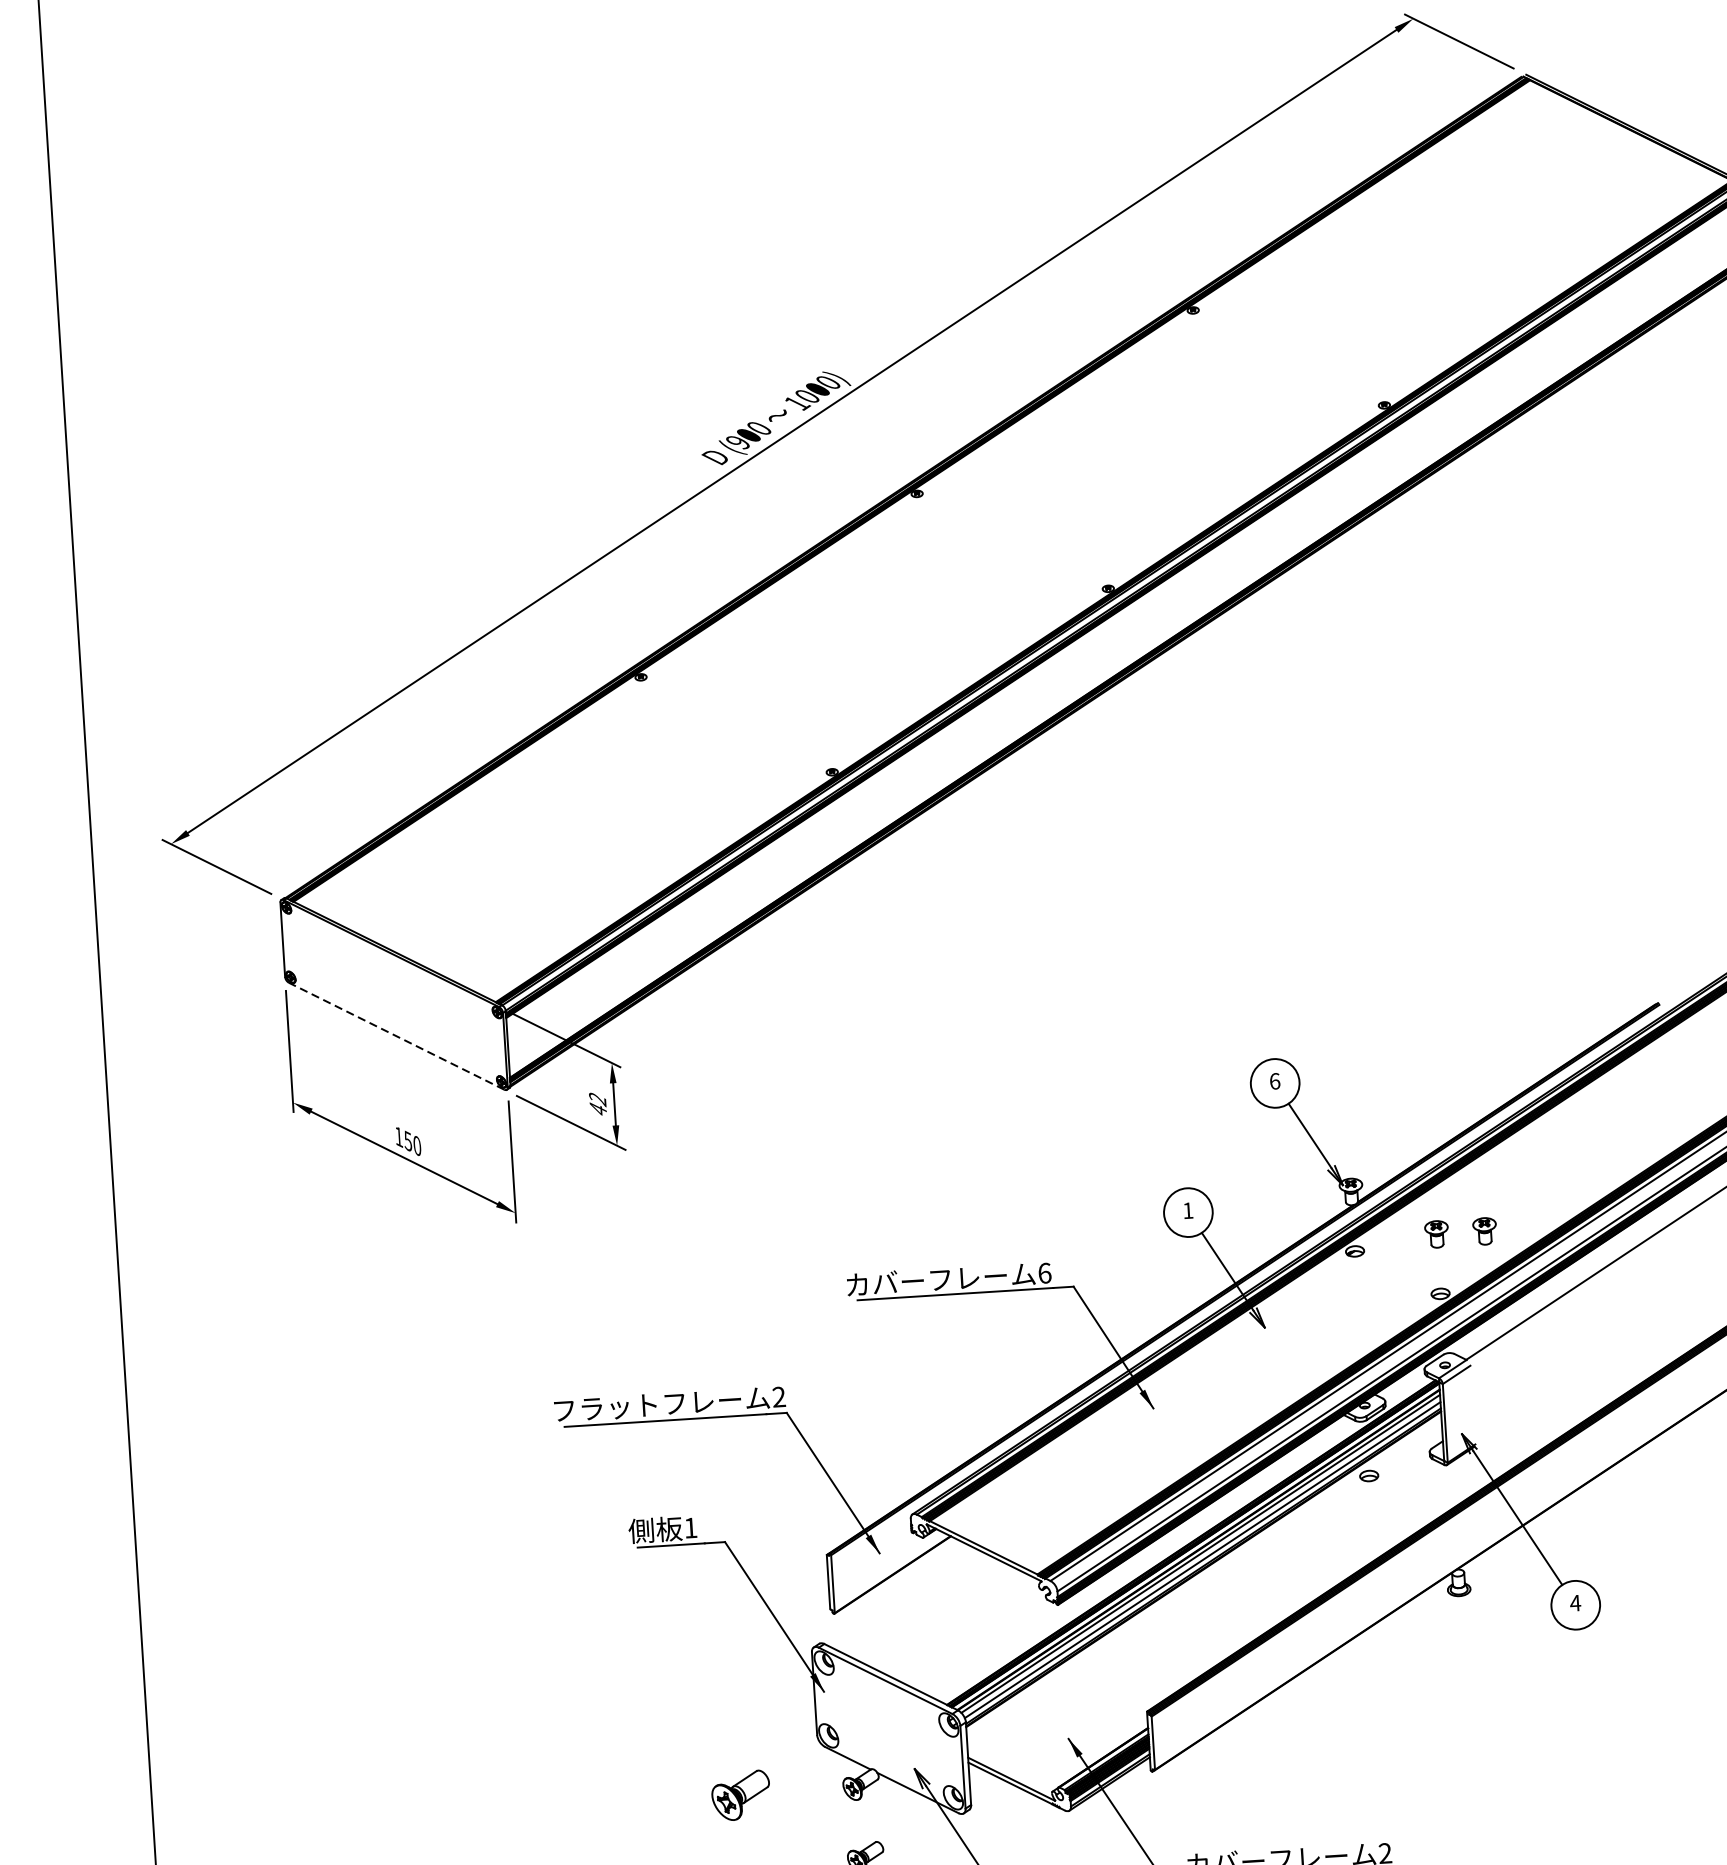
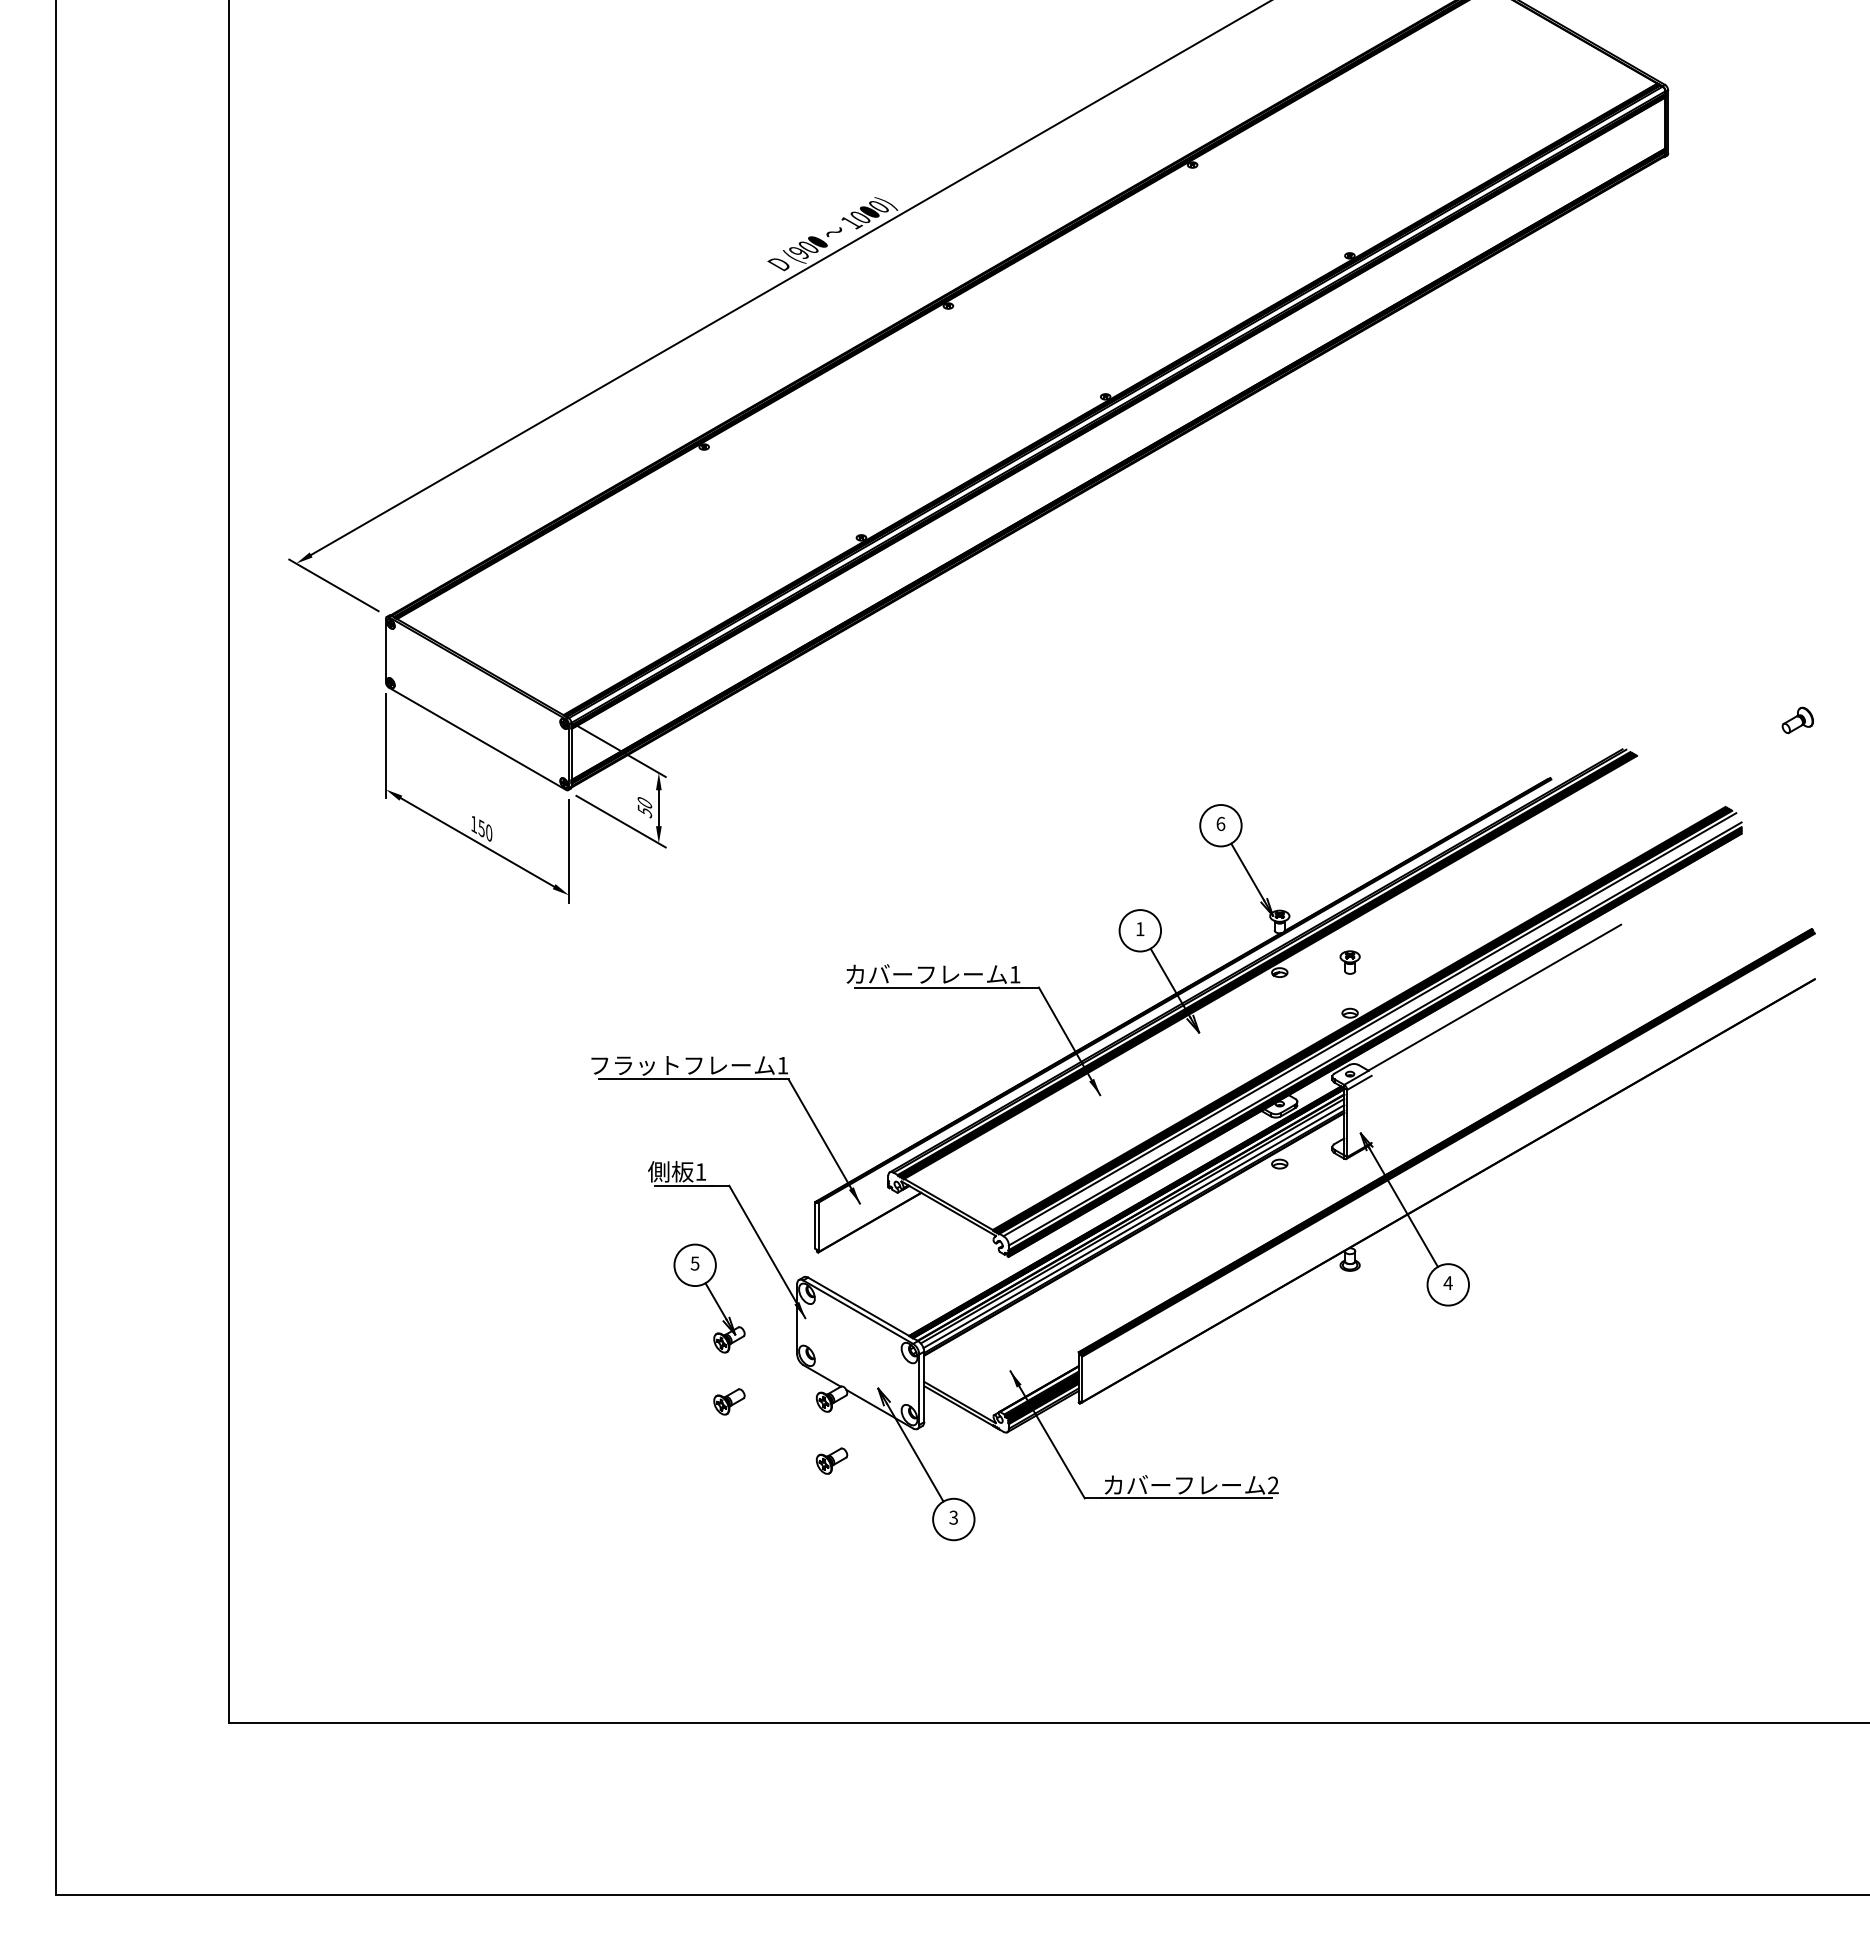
line: (396, 1035) -> (477, 738), dashed -> solid
text: (597, 1104) -> (644, 807), 42 -> 50
part: (1484, 1231) -> (1390, 962), removed
text: (1045, 1273) -> (1015, 974), 6 -> 1
text: (778, 1397) -> (782, 1065), 2 -> 1
part: (710, 1675) -> (709, 1298), added
part: (741, 1795) -> (729, 1401), size x0.62

